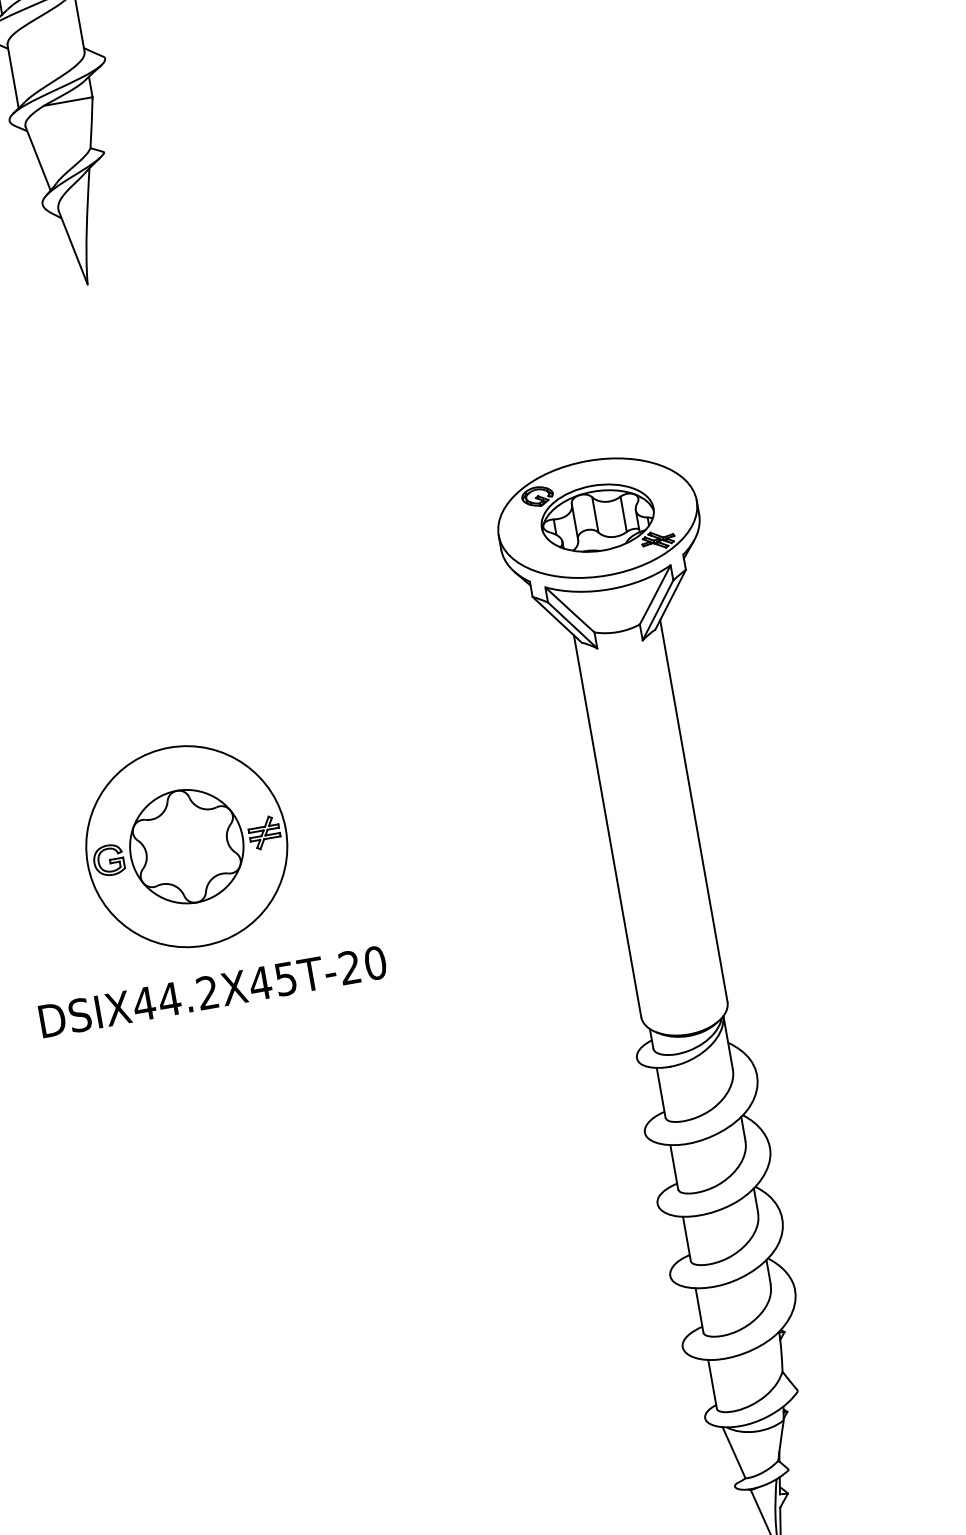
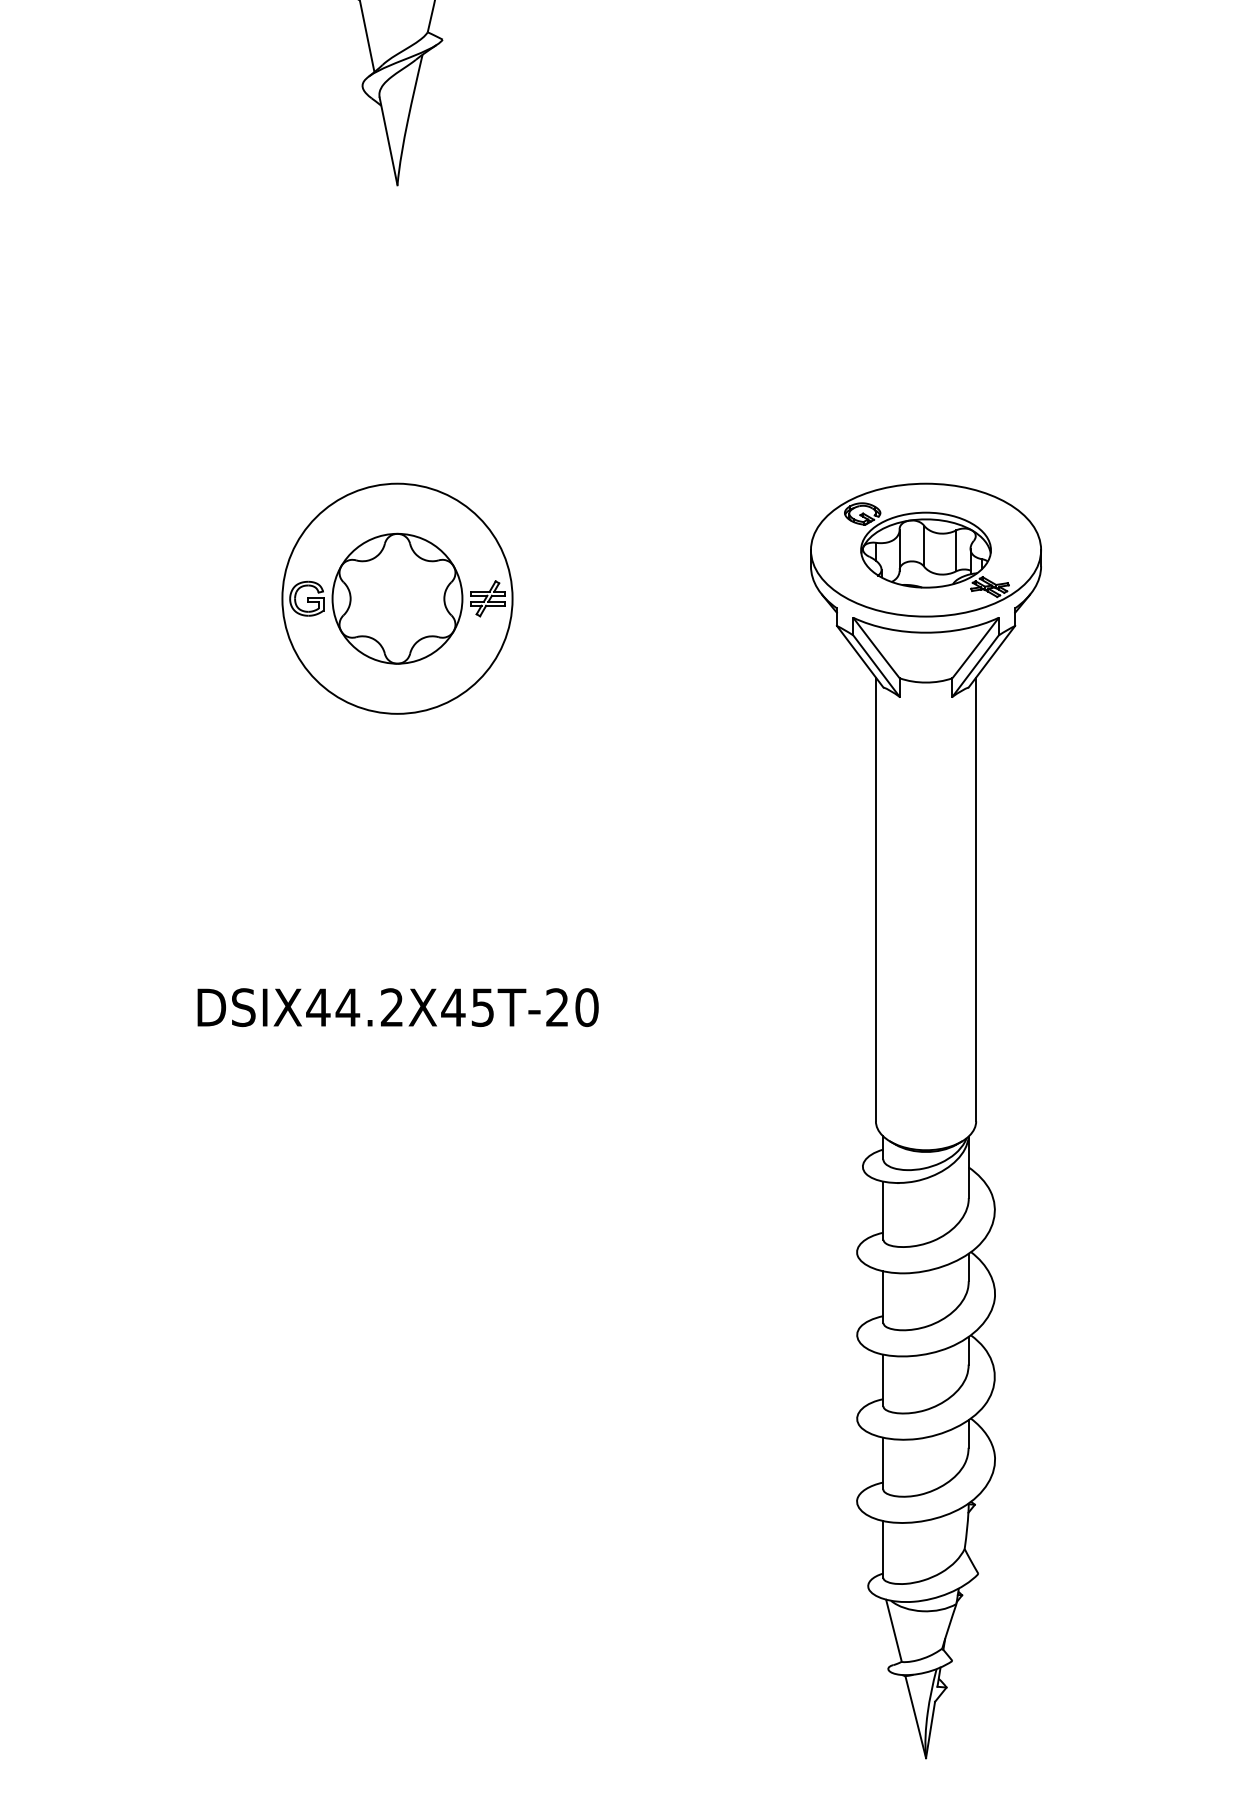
part: (186, 846) -> (397, 598), moved

